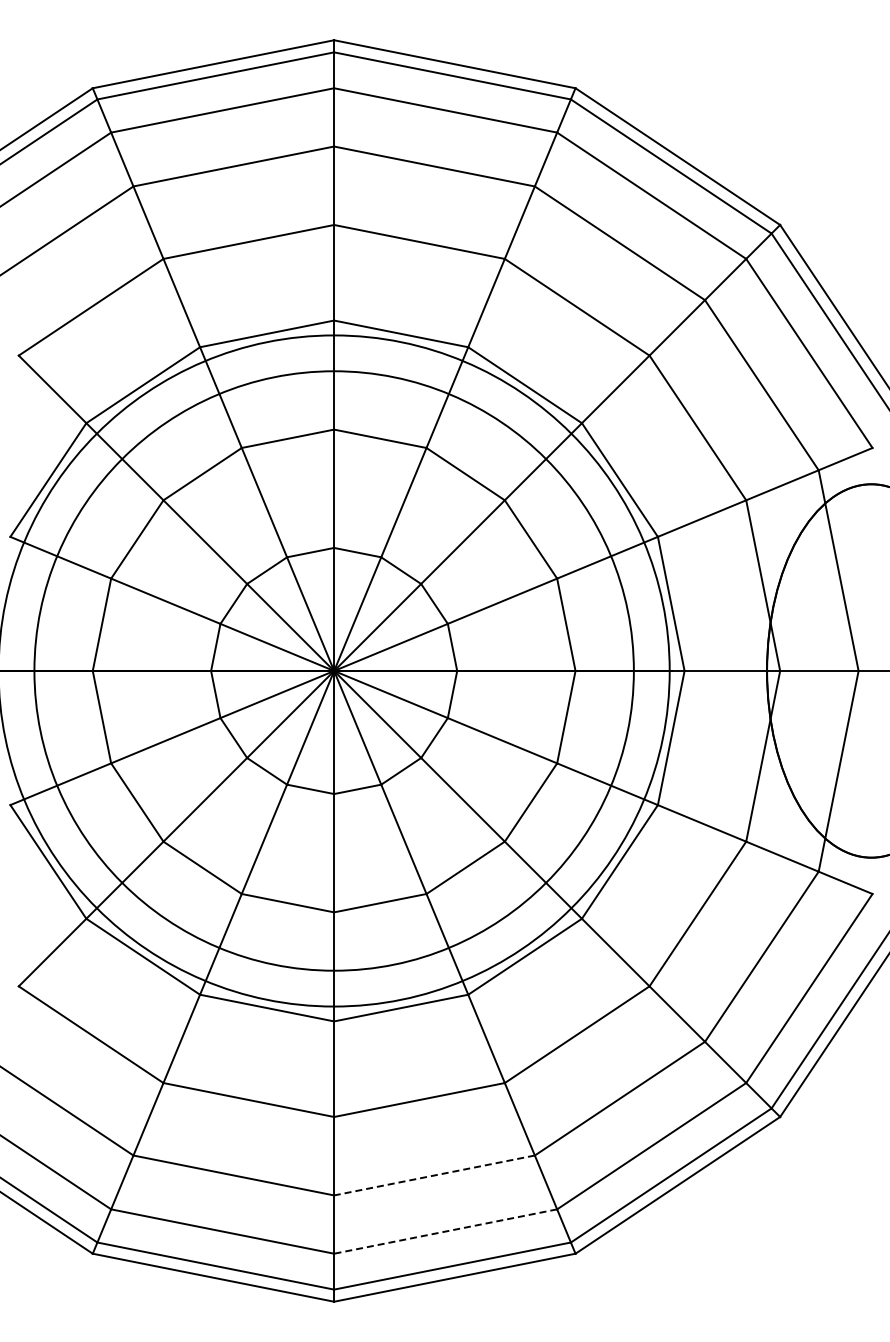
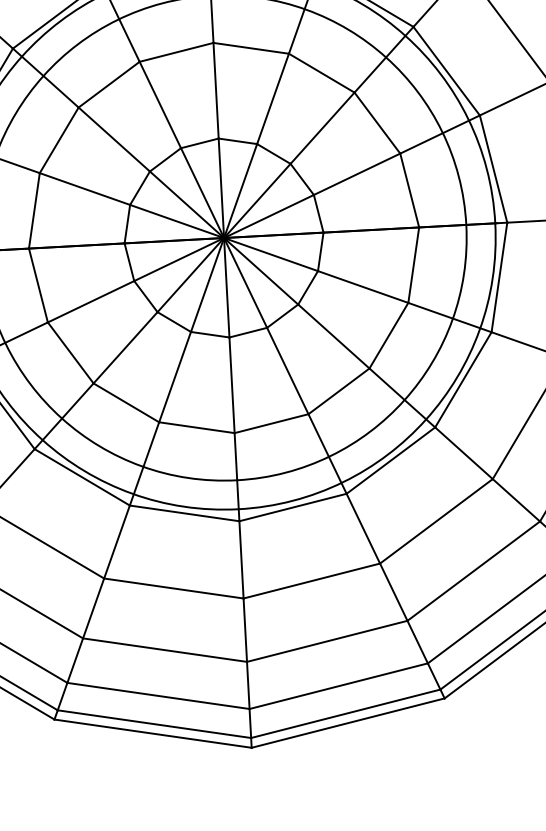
line: (434, 1175) -> (327, 641), dashed -> solid
line: (445, 1231) -> (338, 686), dashed -> solid

